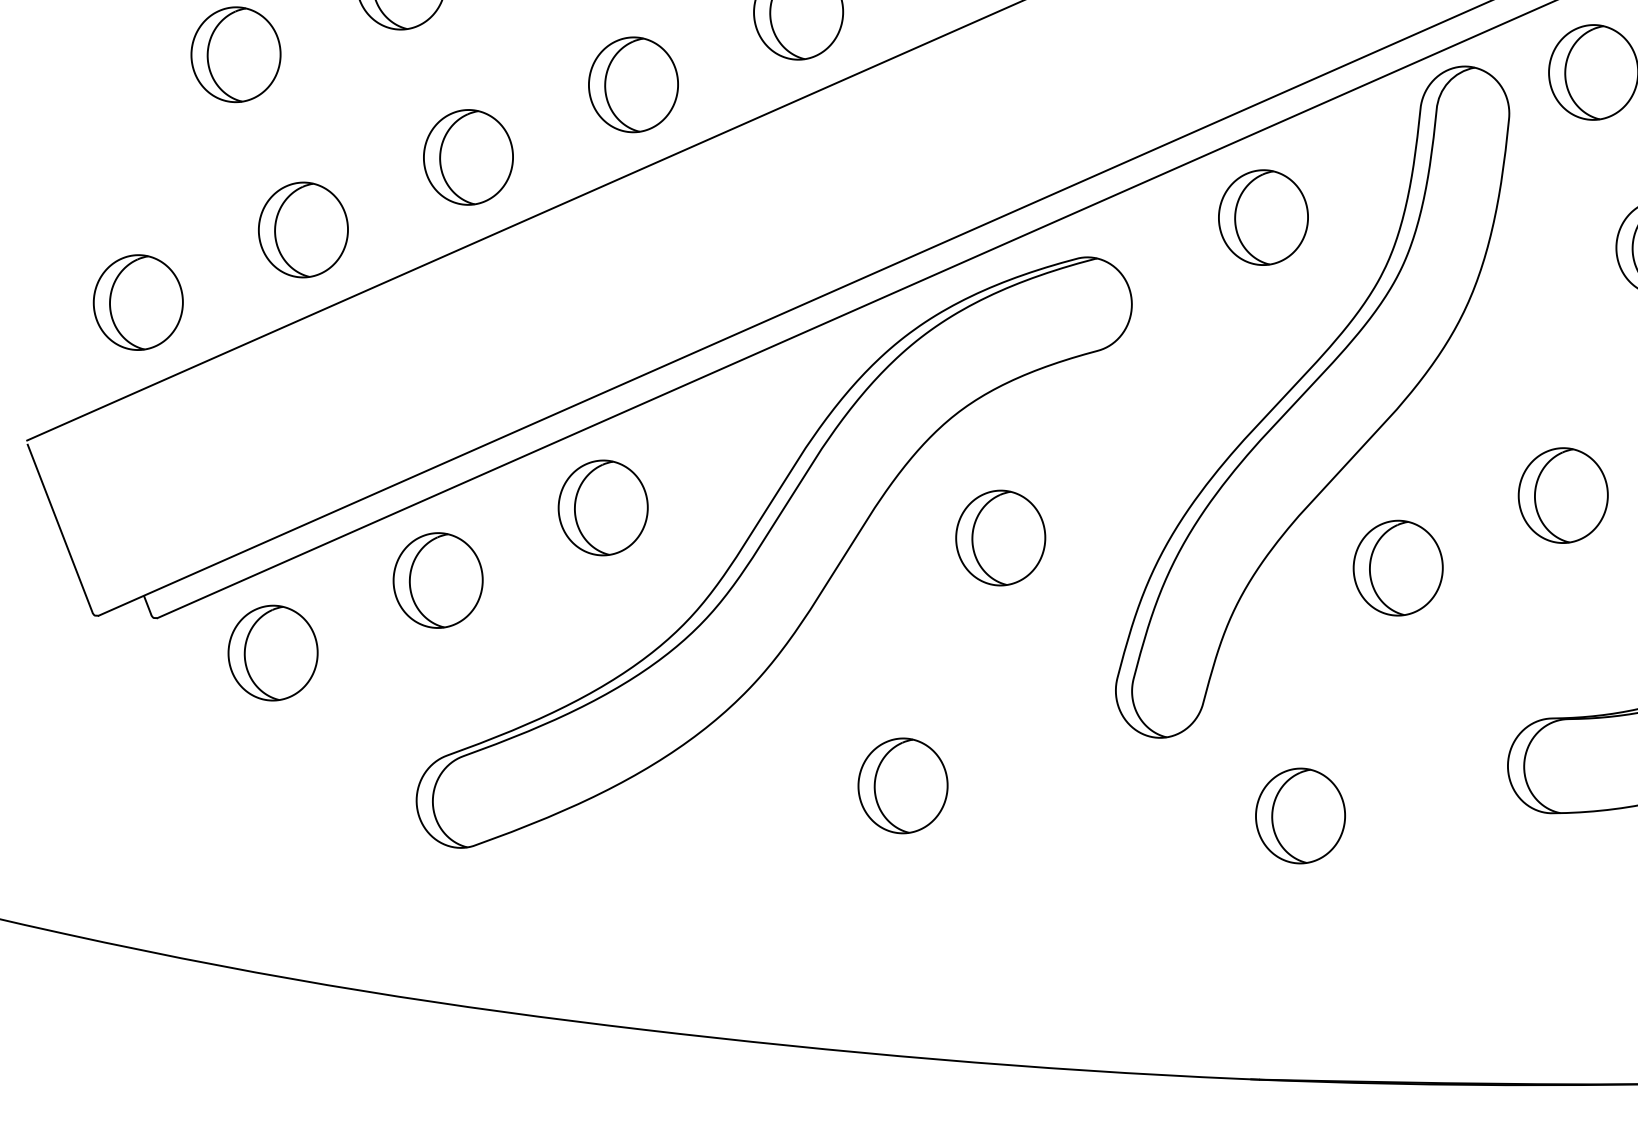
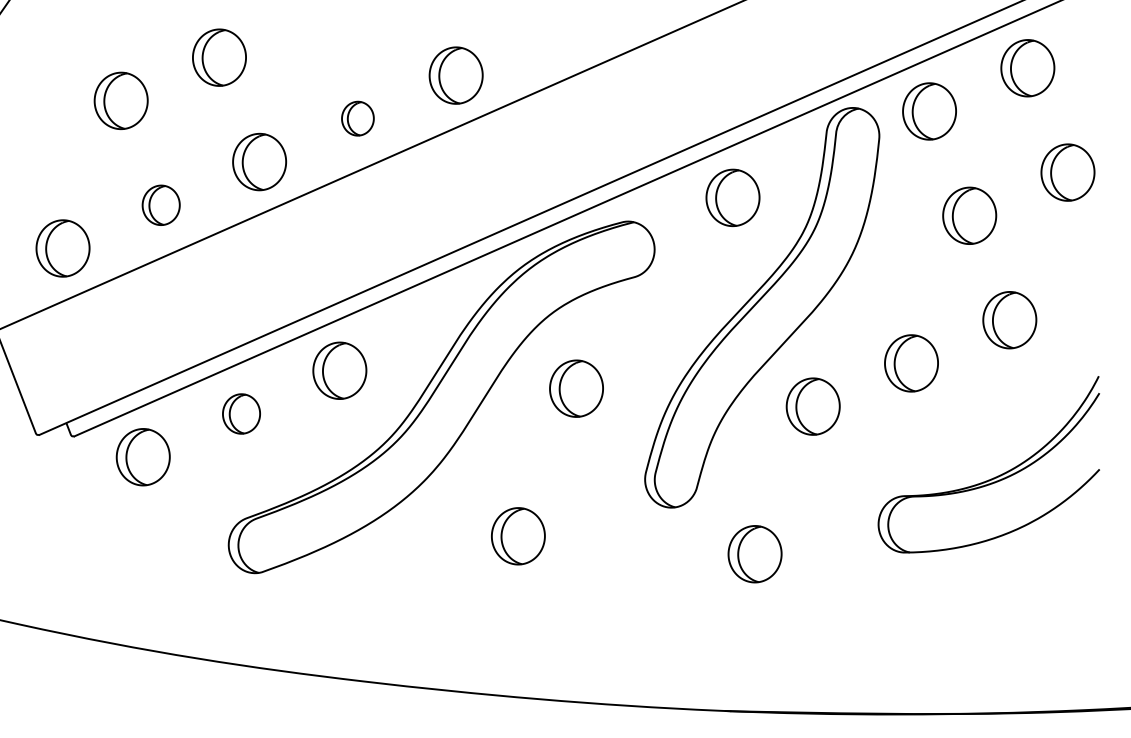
part: (632, 84) -> (357, 118), size x0.6
part: (302, 230) -> (160, 205), size x0.7
part: (438, 579) -> (241, 413), size x0.7

